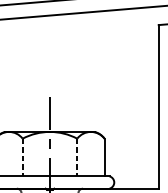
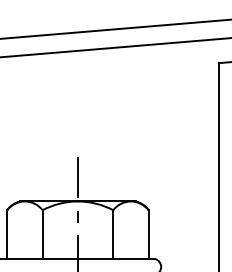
line: (22, 158) -> (42, 235), dashed -> solid
line: (77, 158) -> (113, 235), dashed -> solid

